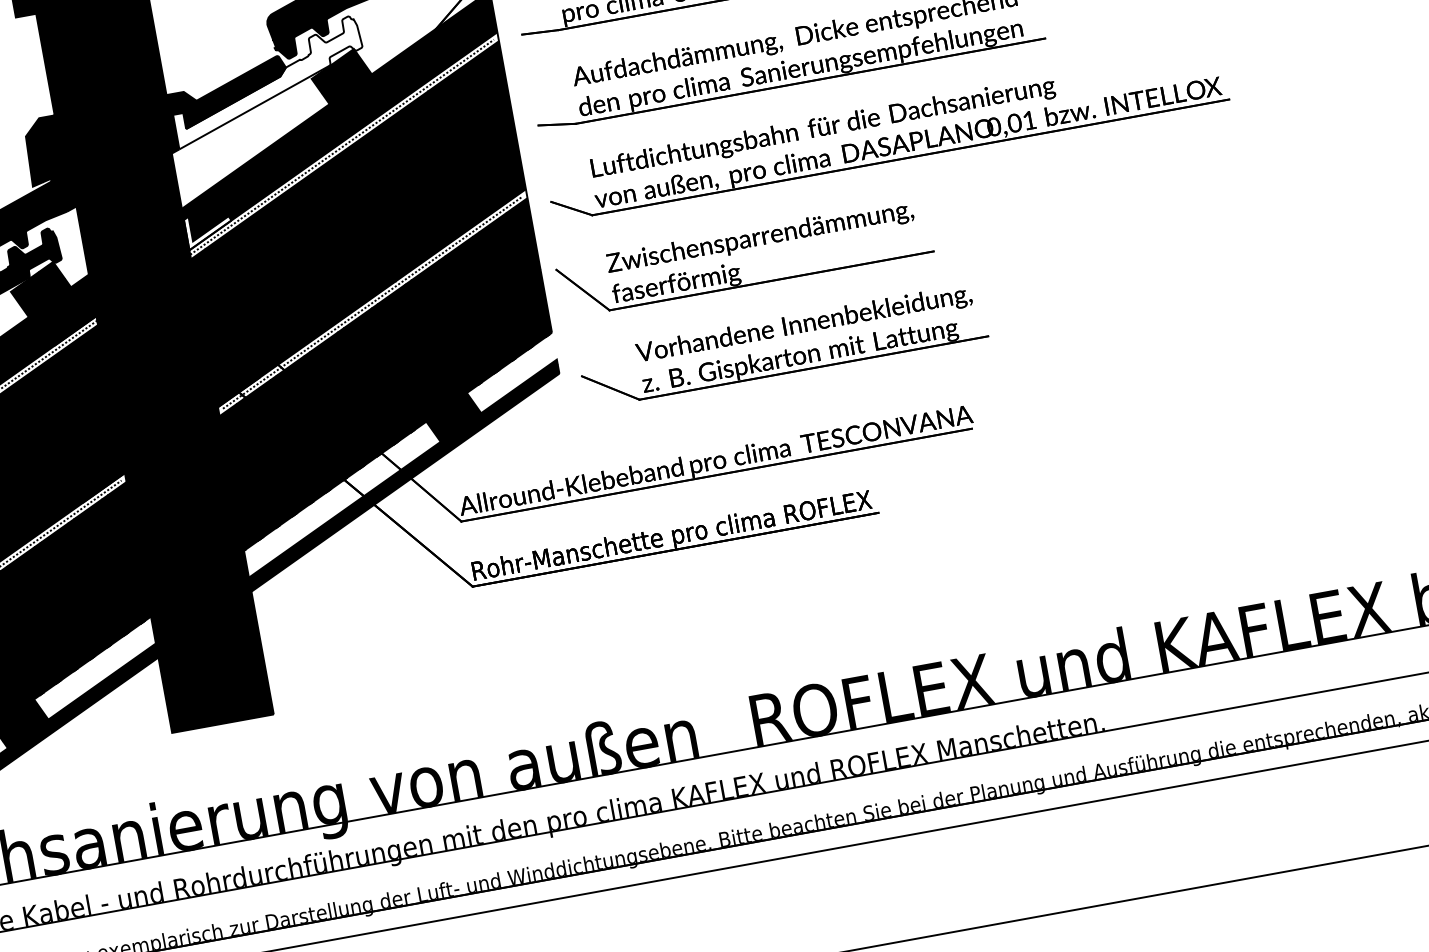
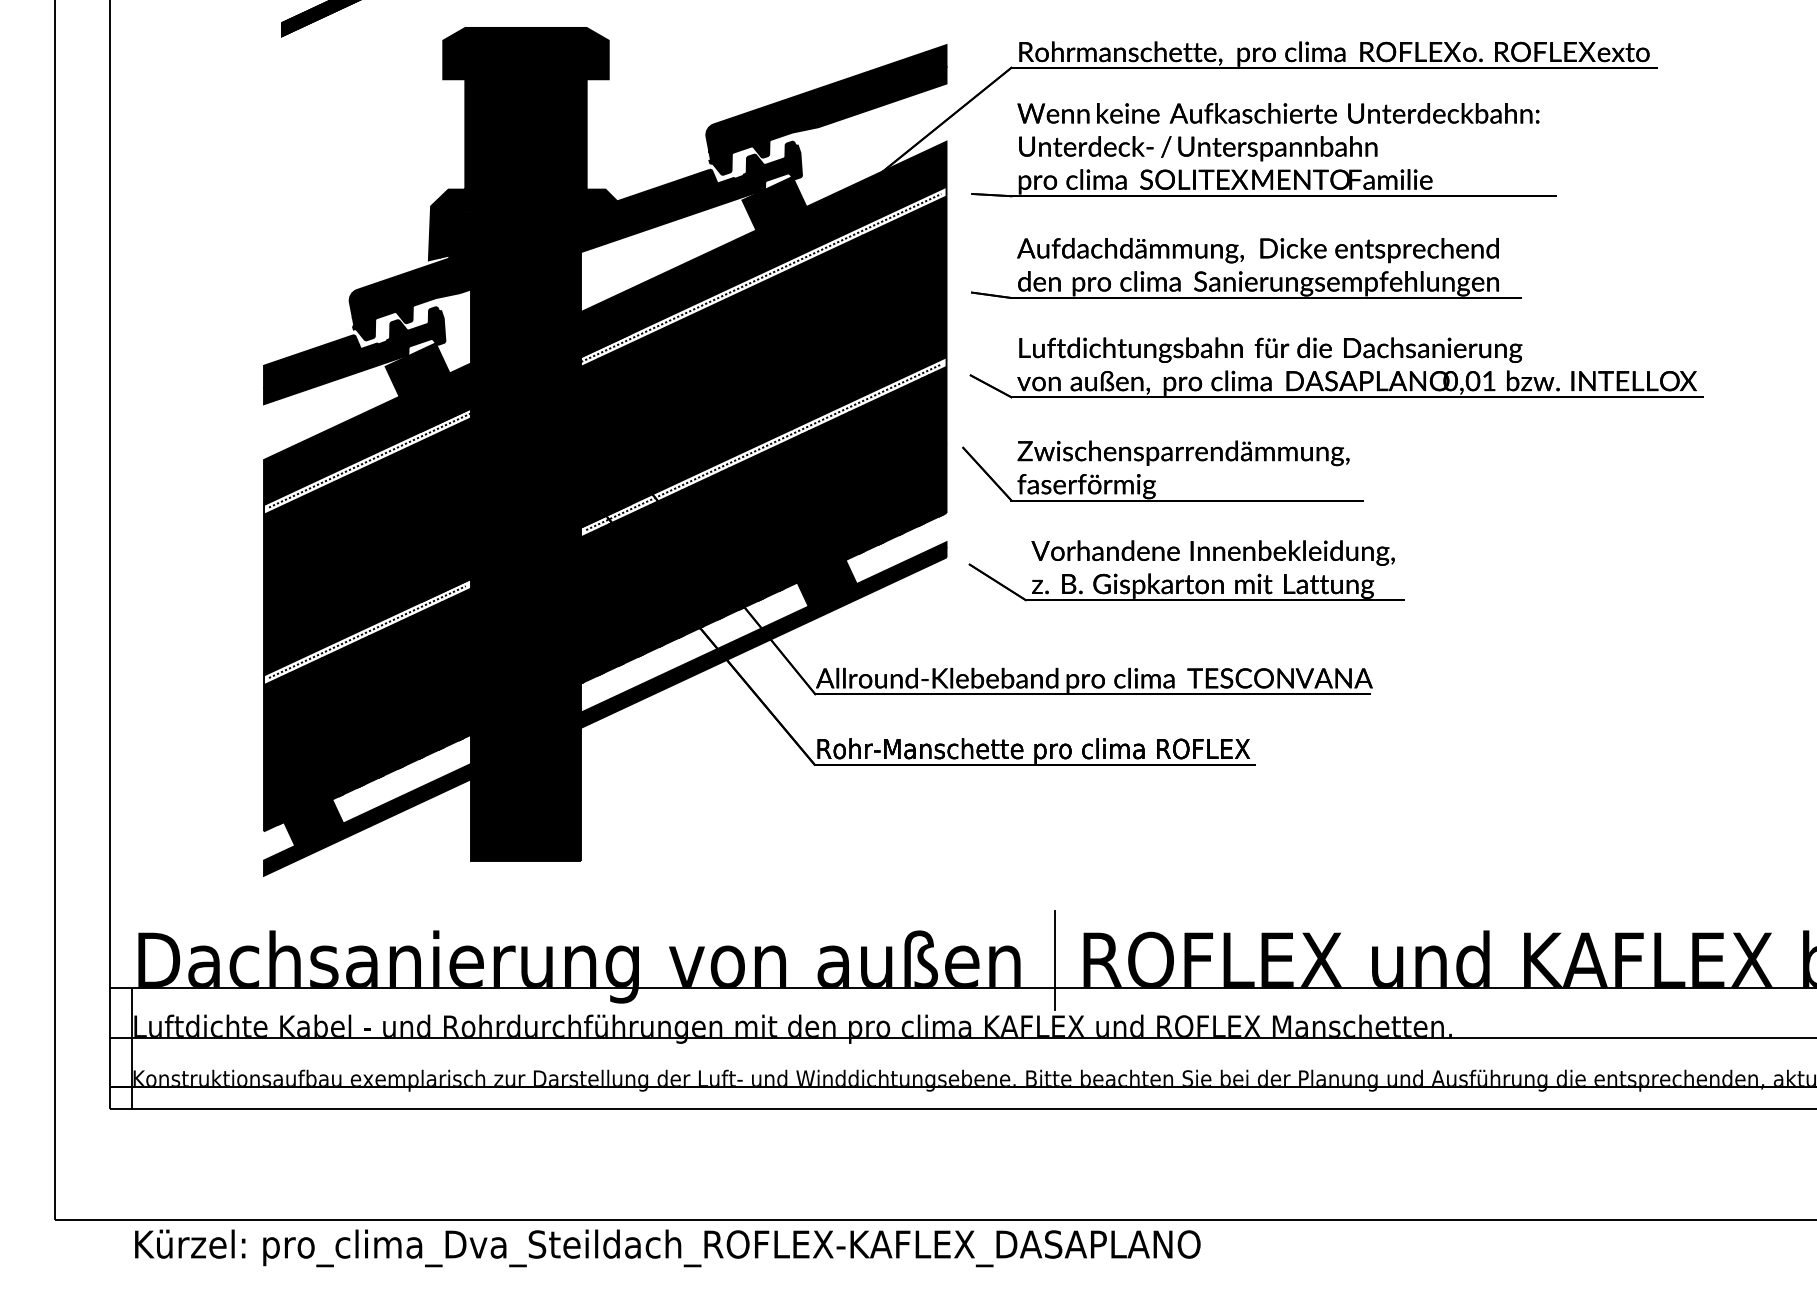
fill: (267, 82) -> (695, 195), added
fill: (209, 229) -> (606, 339), added
line: (726, 726) -> (1054, 960), added

